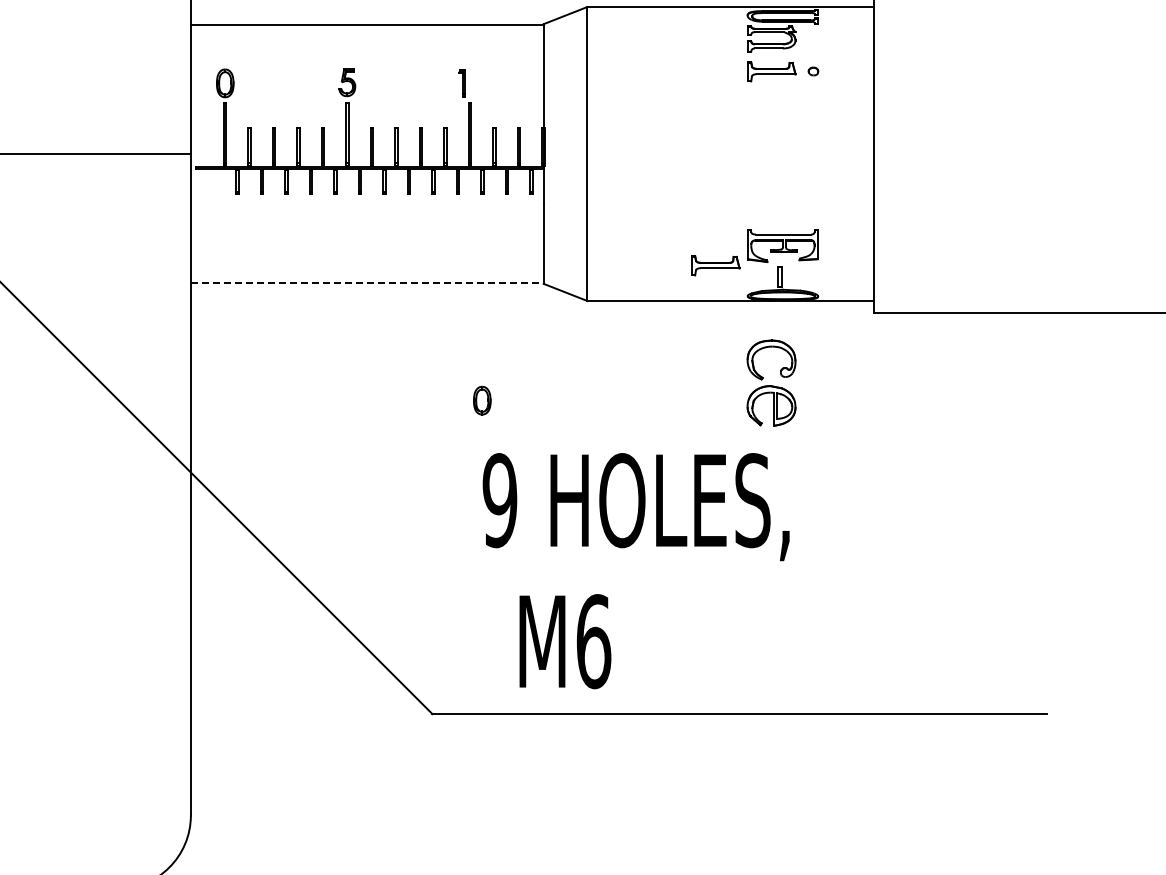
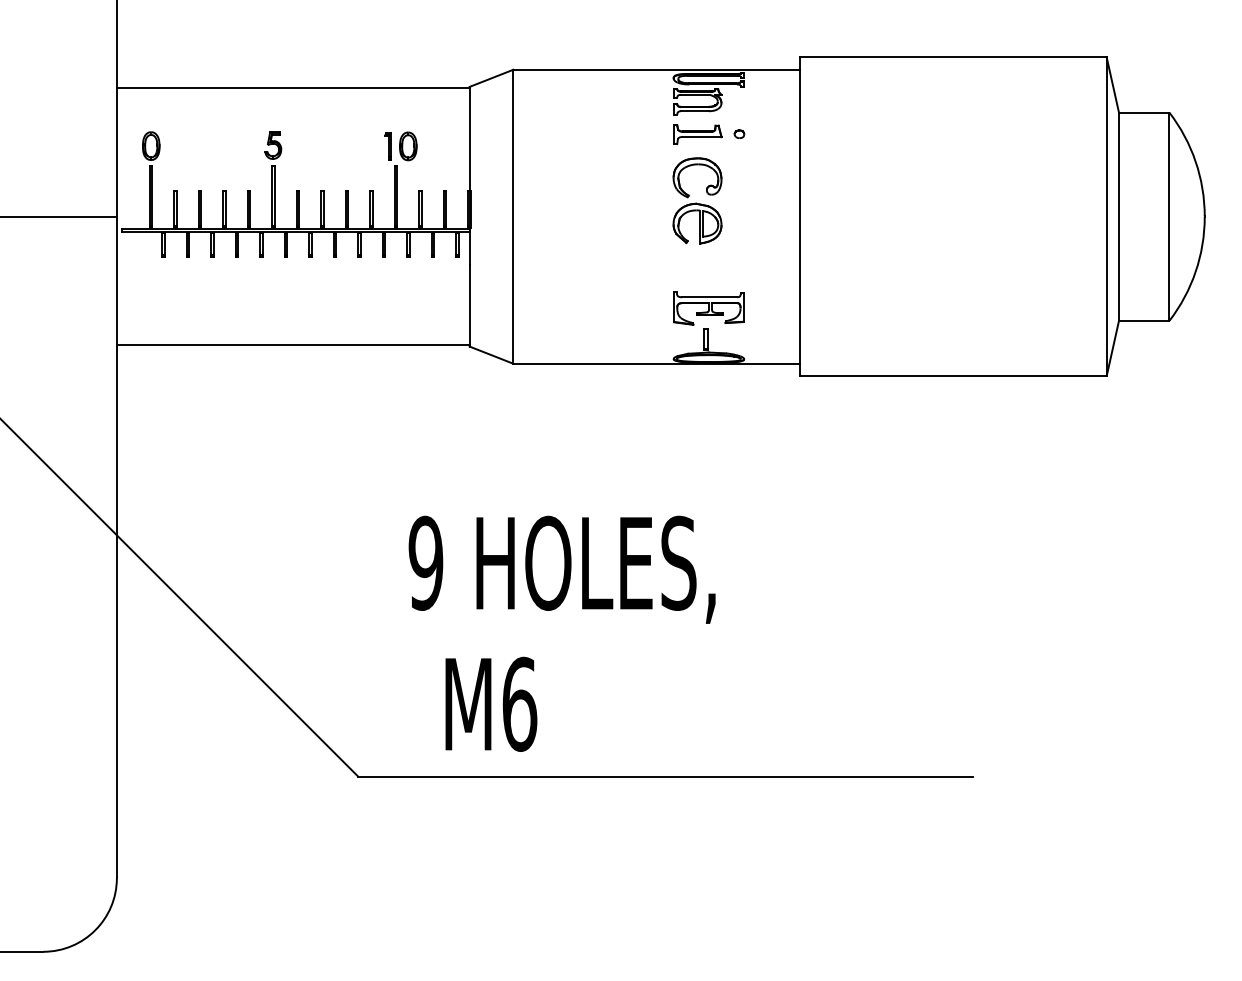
part: (715, 265) -> (641, 328), removed
line: (367, 282) -> (293, 345), dashed -> solid
part: (771, 382) -> (697, 200), moved
part: (482, 400) -> (408, 146), moved

